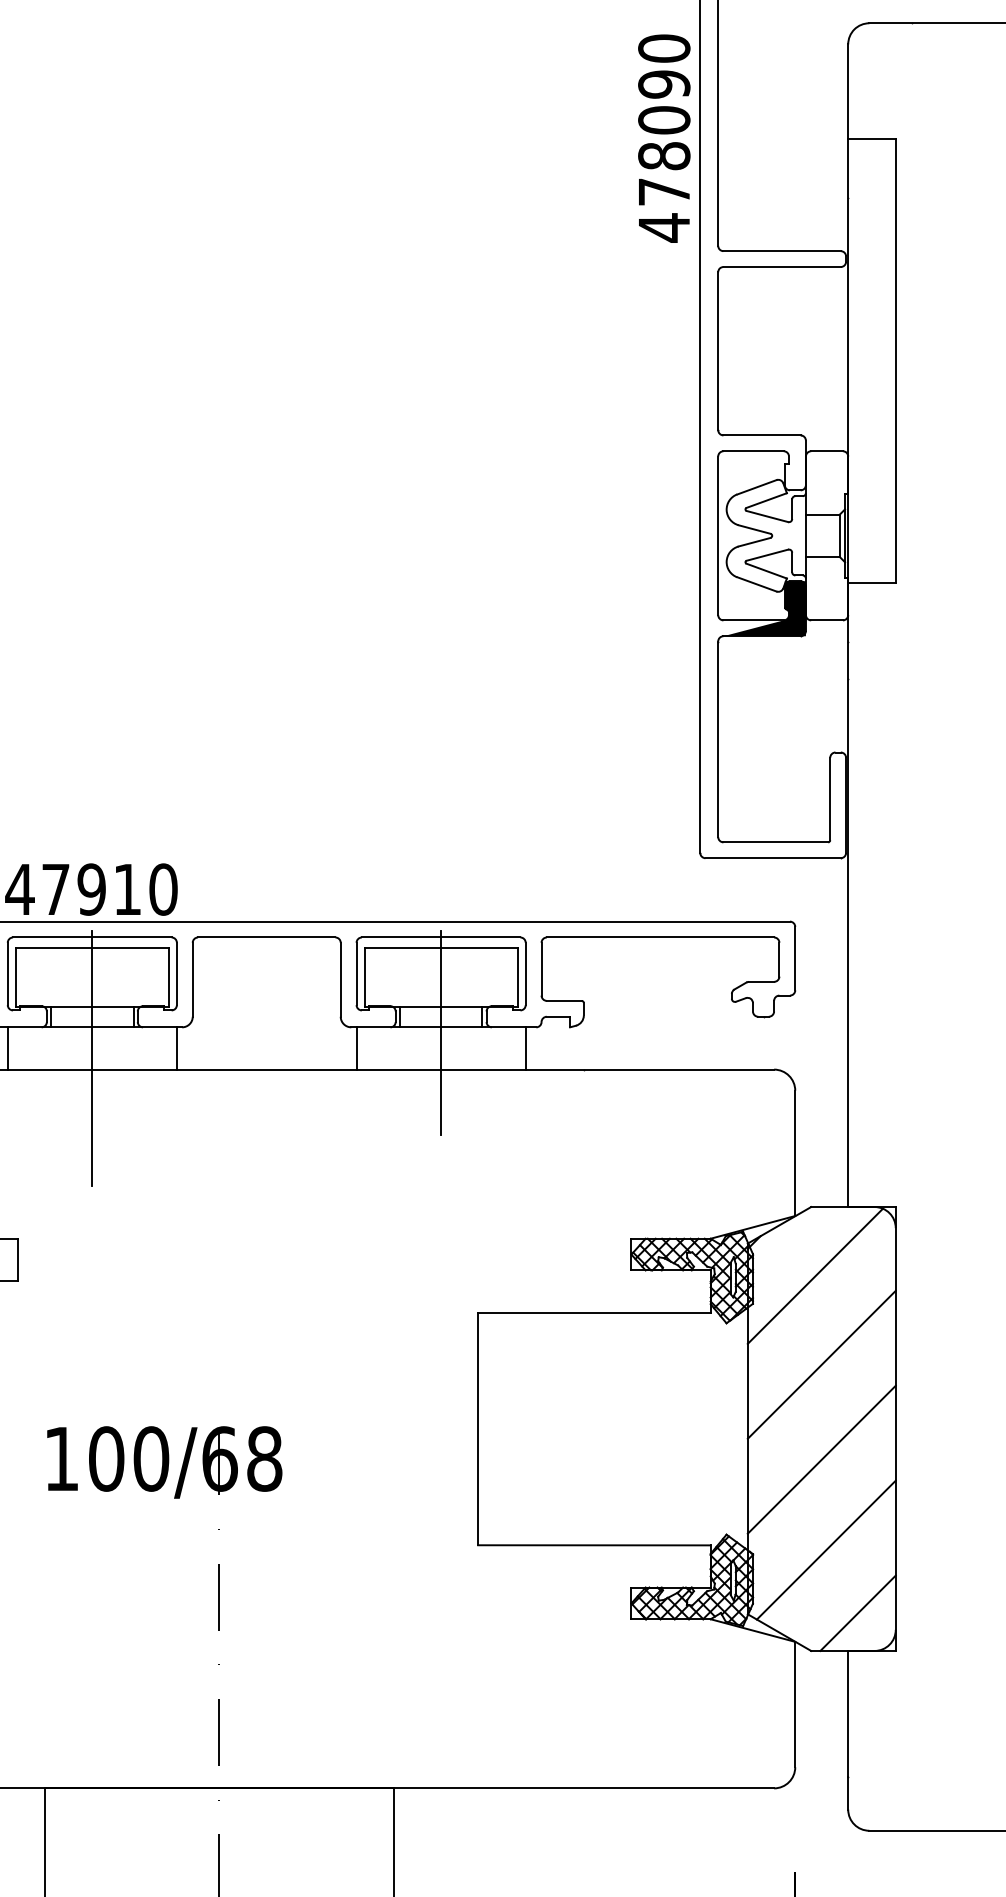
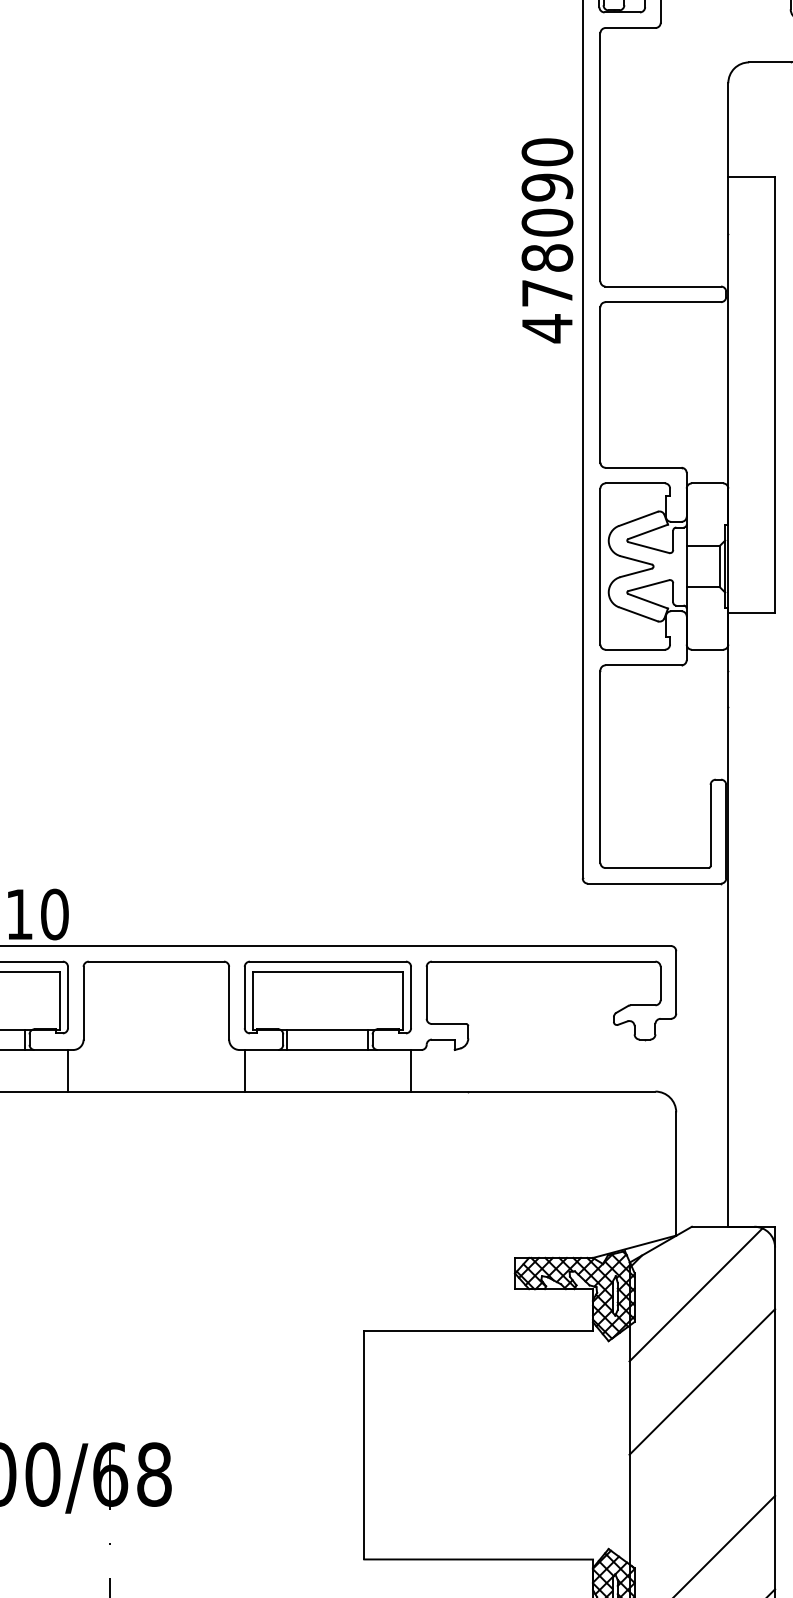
text: (664, 138) -> (547, 240), moved
fill: (761, 611) -> (643, 640), removed
line: (441, 1033) -> (328, 1056), removed
line: (821, 1459) -> (702, 1475), removed

